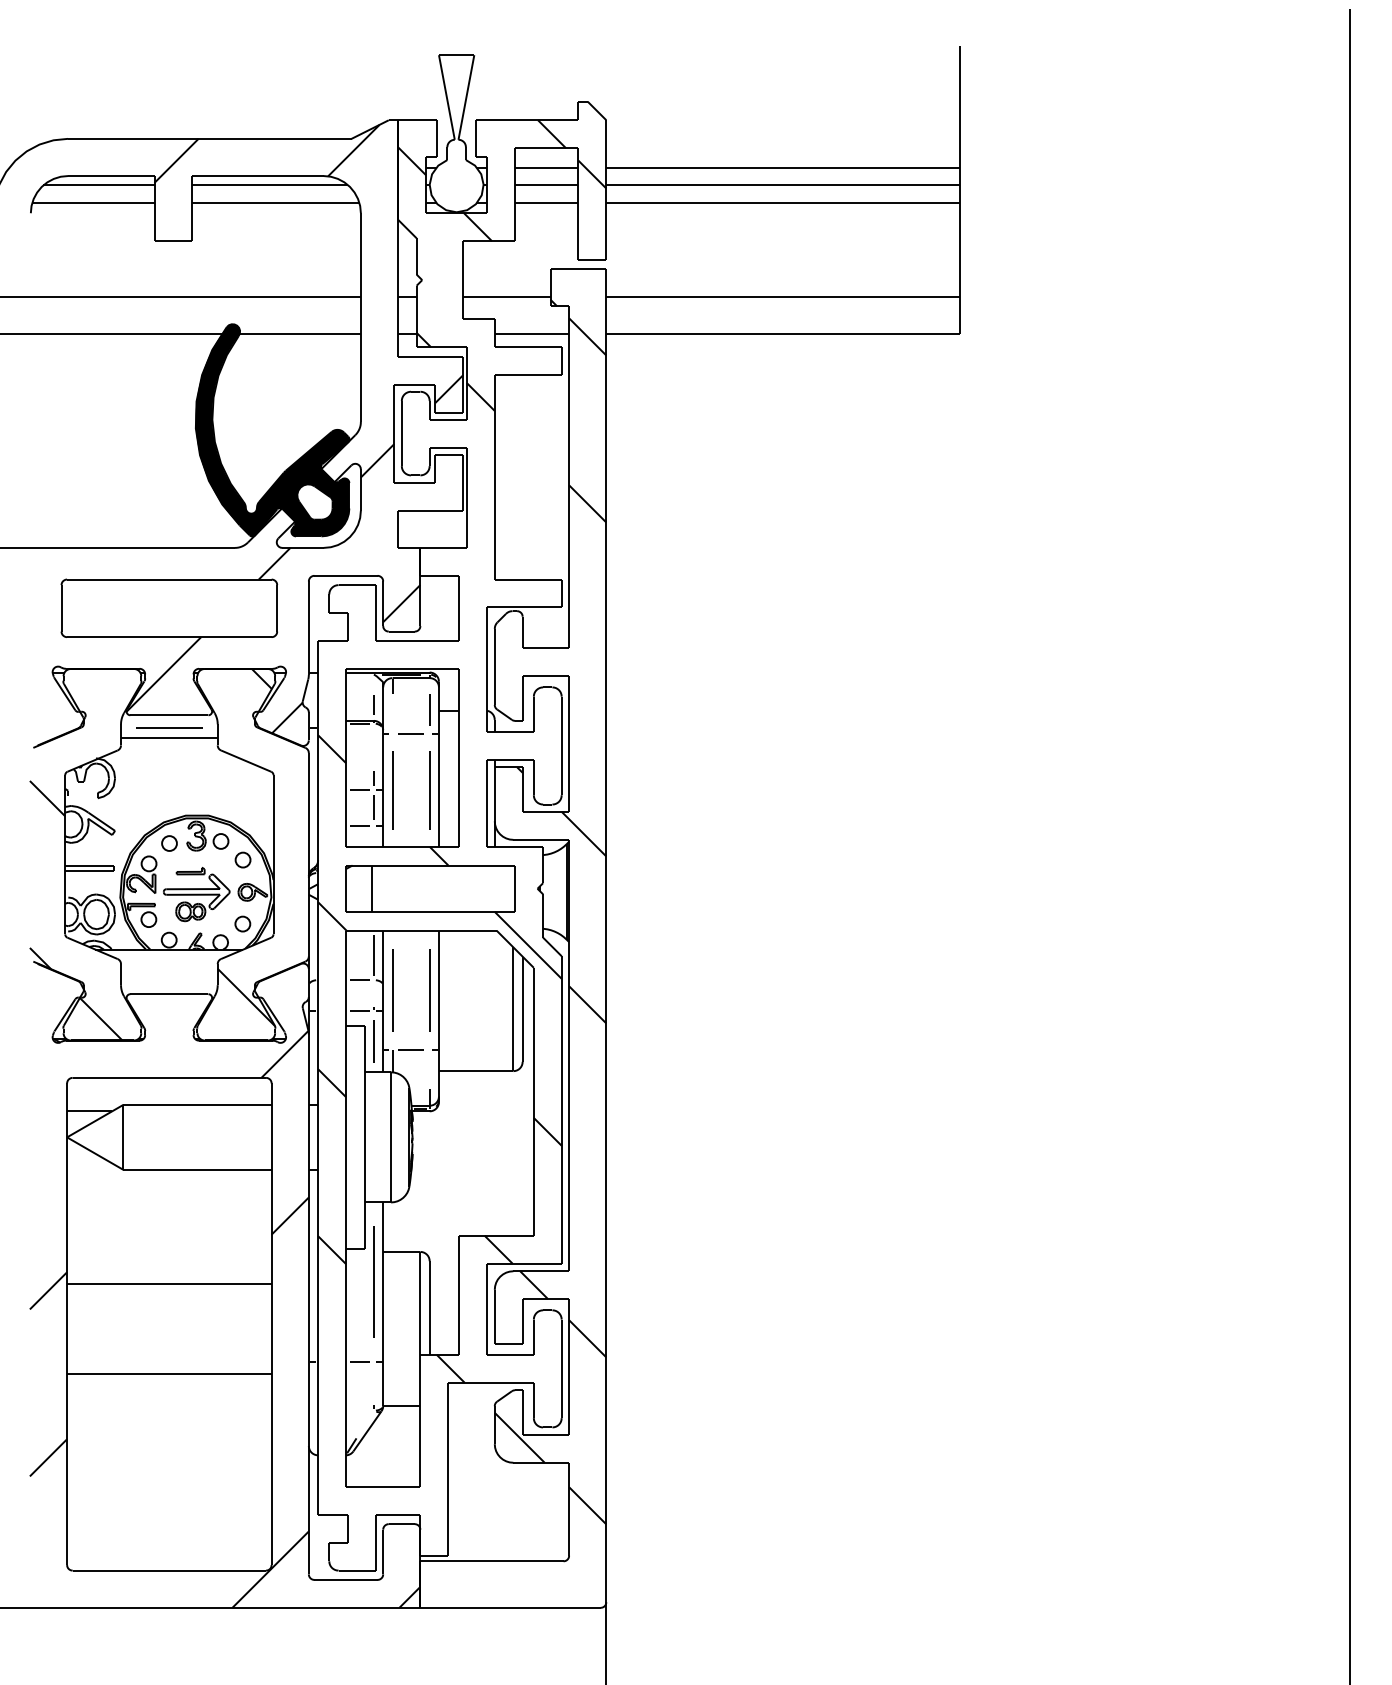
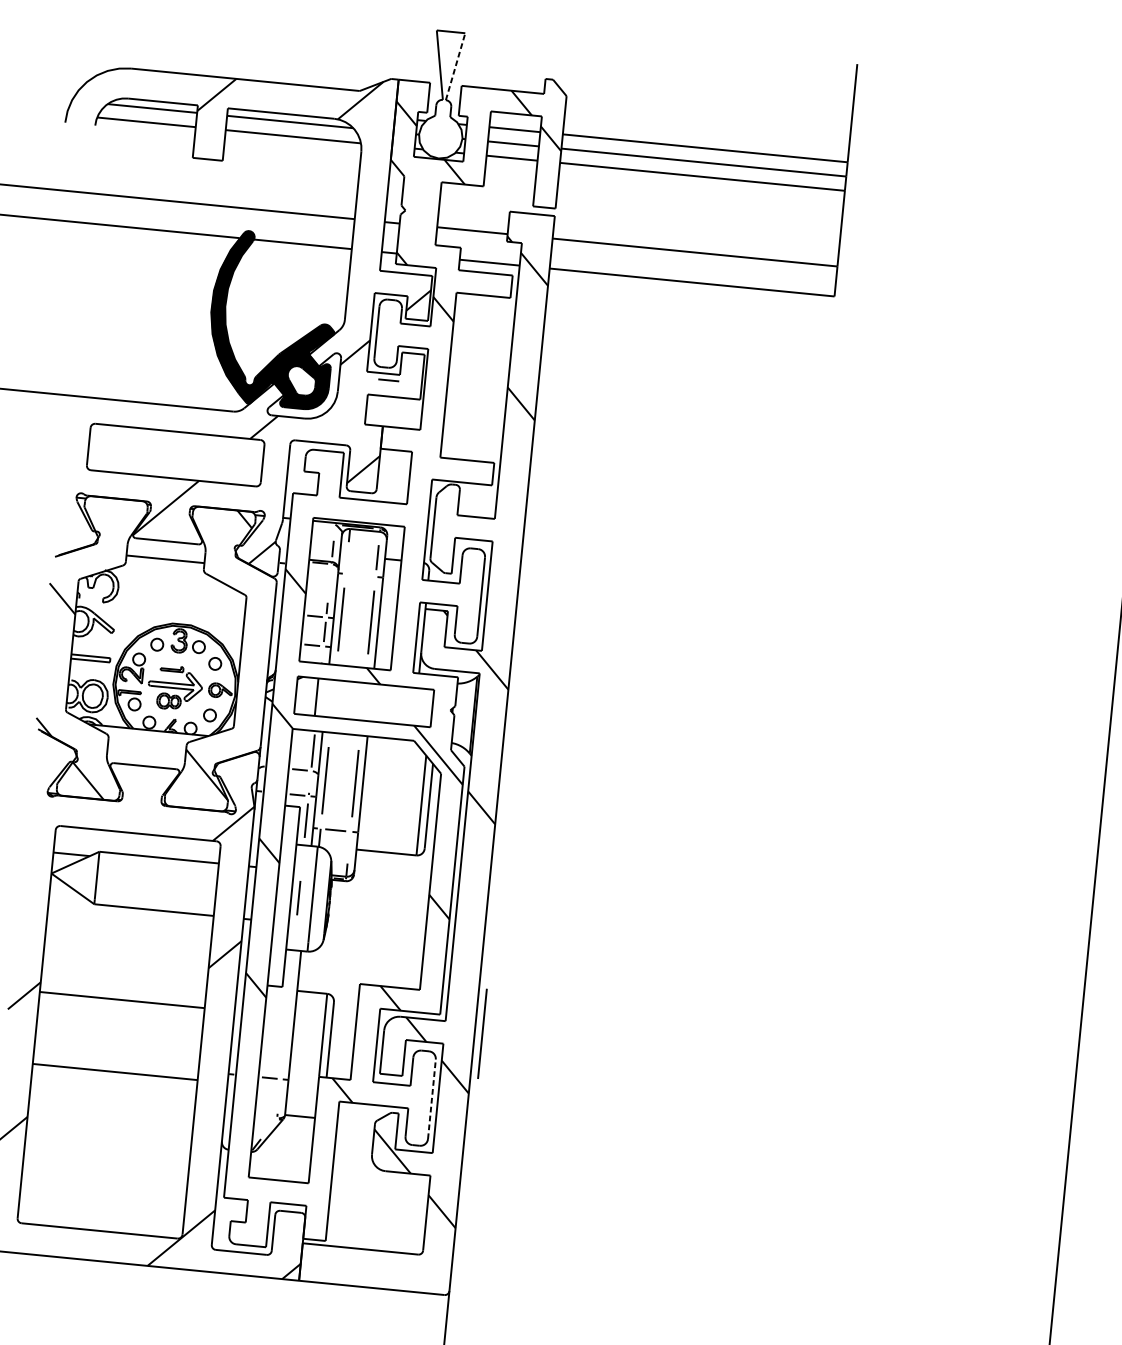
line: (466, 97) -> (455, 66), solid -> dashed
line: (169, 727) -> (166, 551), removed
line: (410, 733) -> (388, 380), moved
line: (373, 1137) -> (298, 897), added
line: (373, 1281) -> (482, 1033), moved
line: (561, 1368) -> (431, 1098), solid -> dashed

